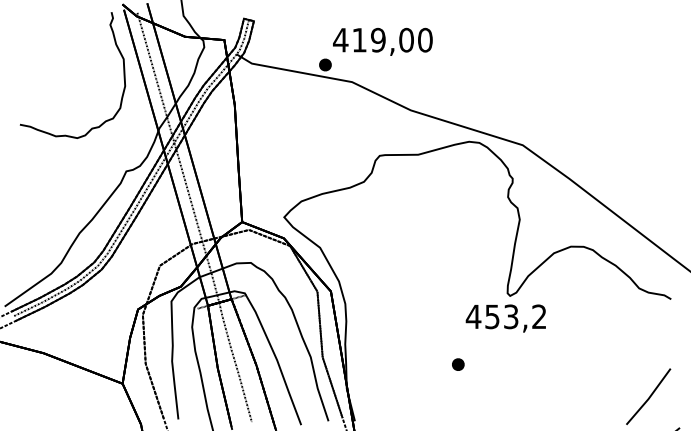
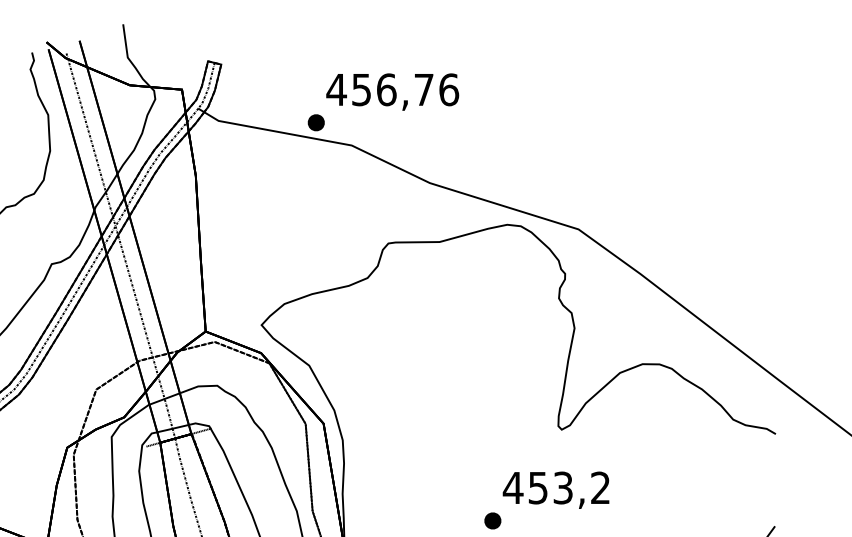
text: (392, 39) -> (405, 88), 419,00 -> 456,76
text: (505, 318) -> (555, 490), moved

